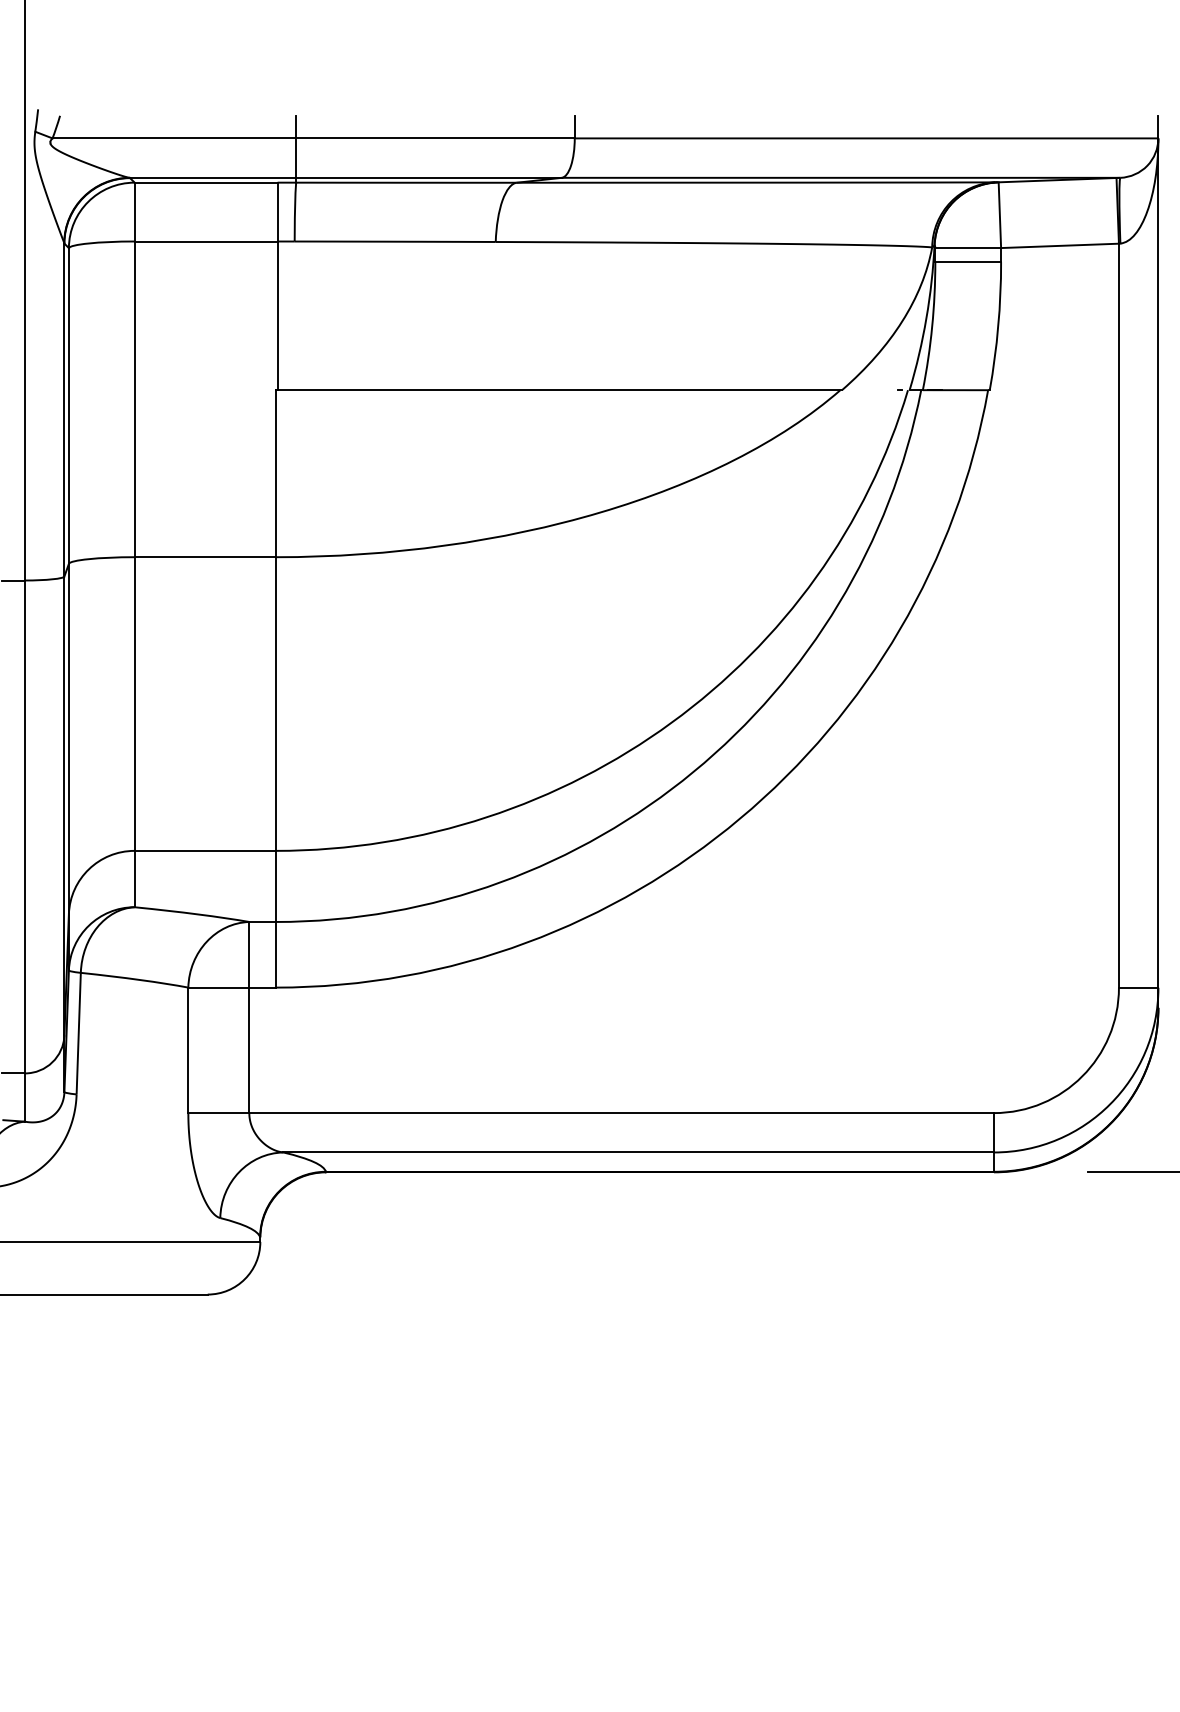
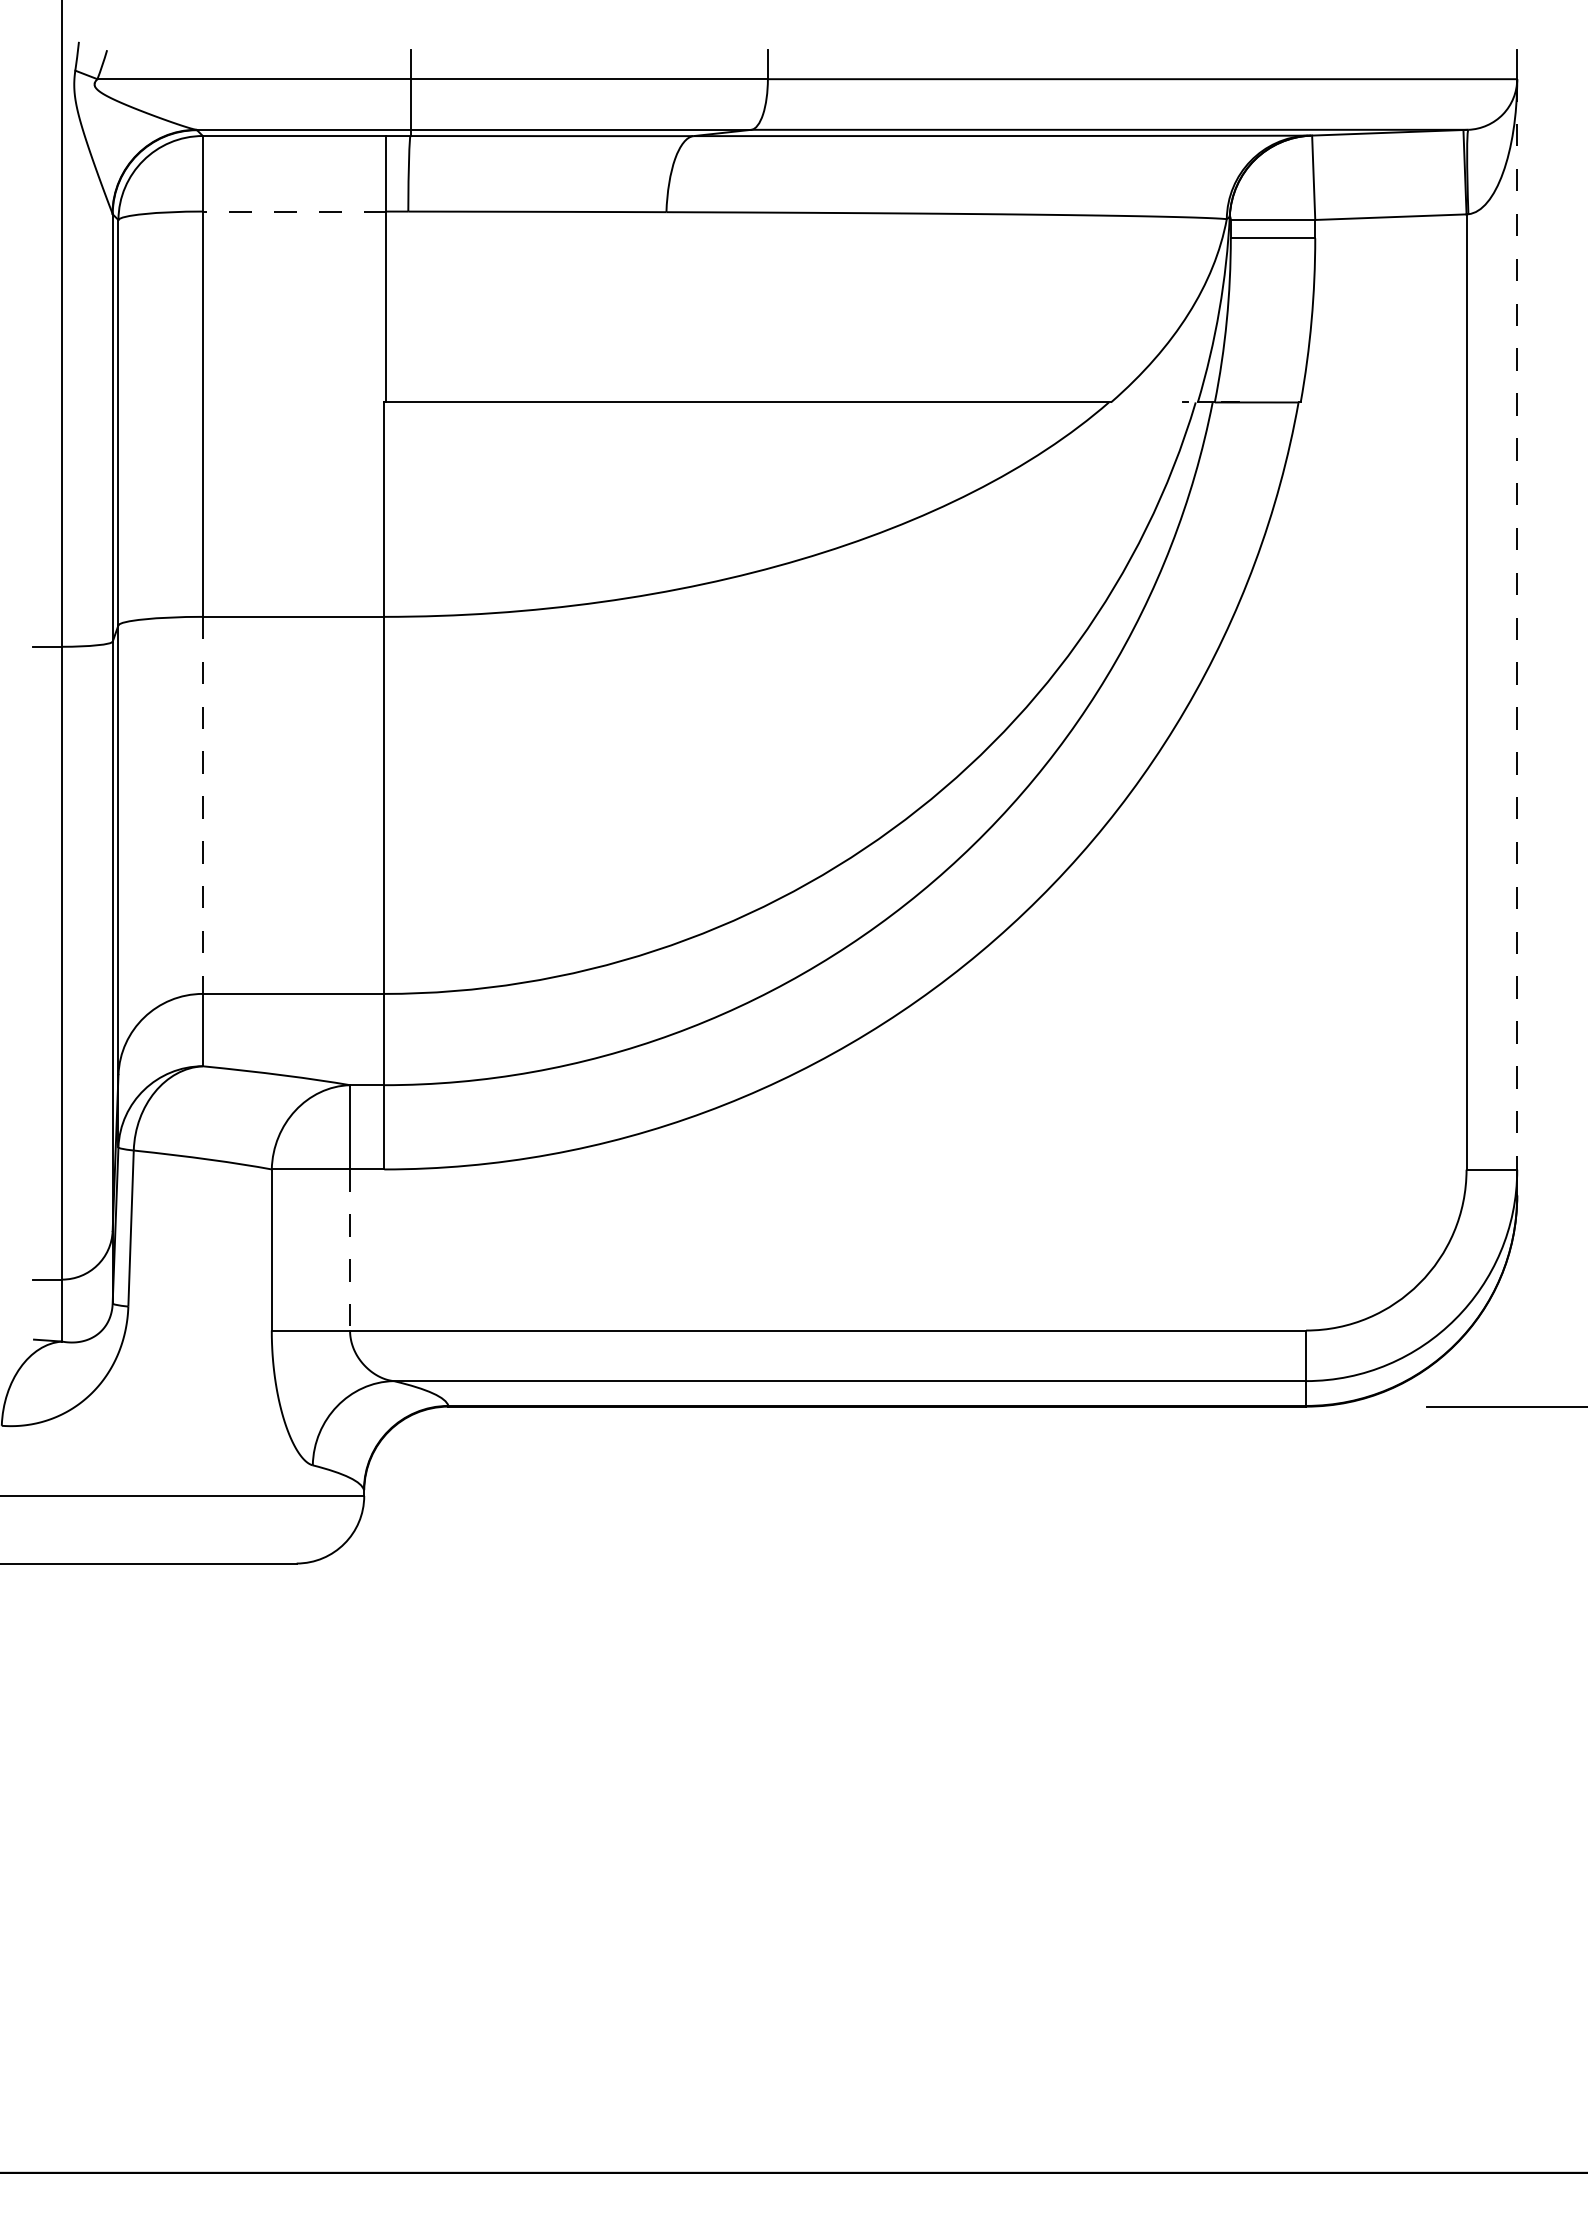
line: (206, 241) -> (294, 211), solid -> dashed
line: (1158, 563) -> (1517, 624), solid -> dashed
line: (134, 704) -> (202, 805), solid -> dashed
line: (249, 1050) -> (350, 1250), solid -> dashed

